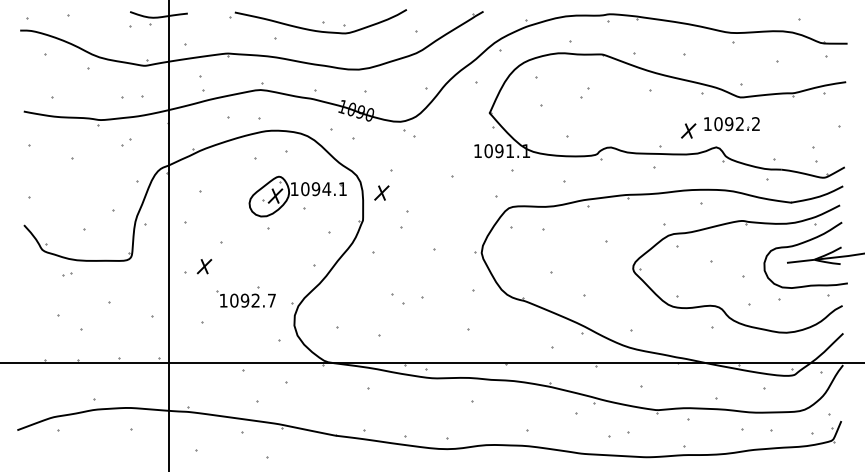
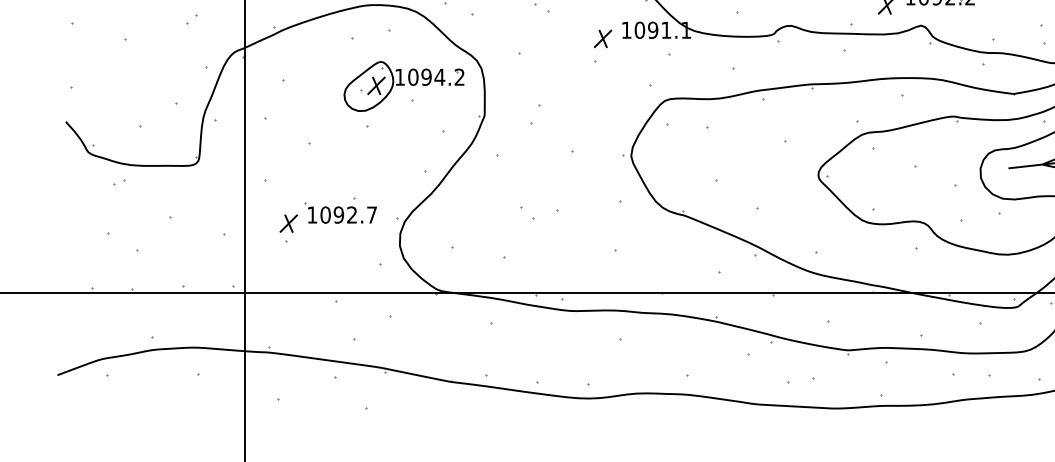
text: (342, 188) -> (459, 76), 1094.1 -> 1094.2
part: (381, 192) -> (602, 38), moved
part: (204, 266) -> (288, 223), moved

